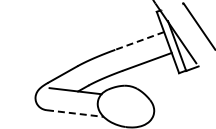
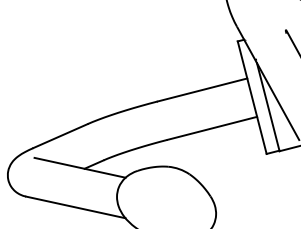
line: (139, 40) -> (202, 89), dashed -> solid
line: (75, 113) -> (76, 207), dashed -> solid

